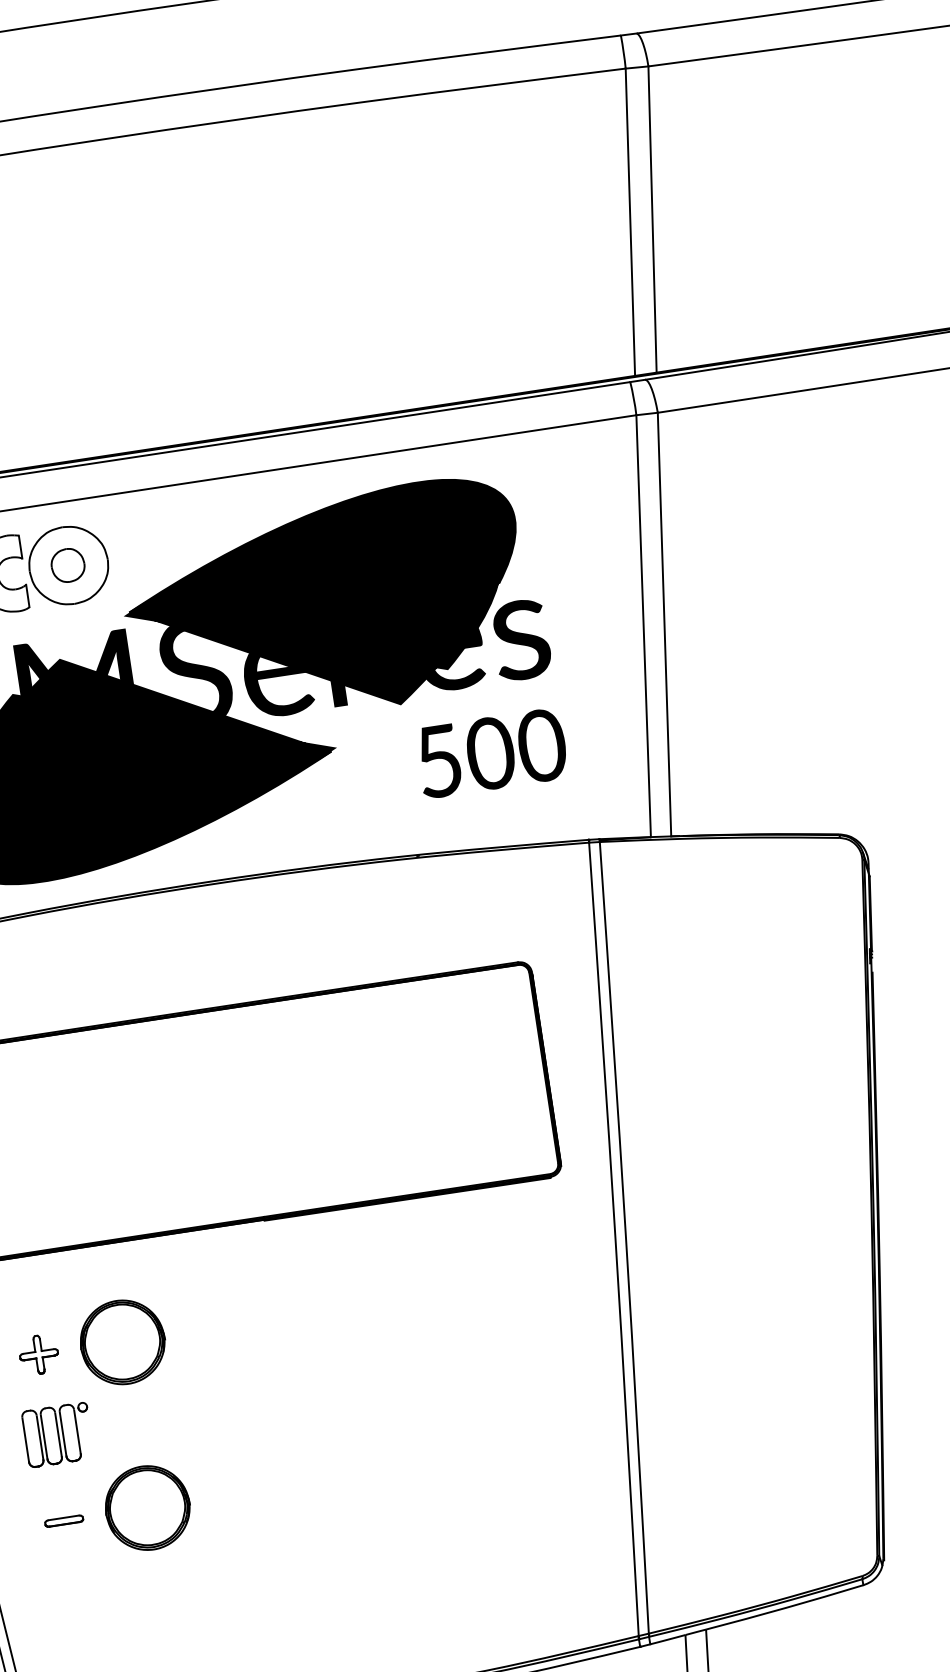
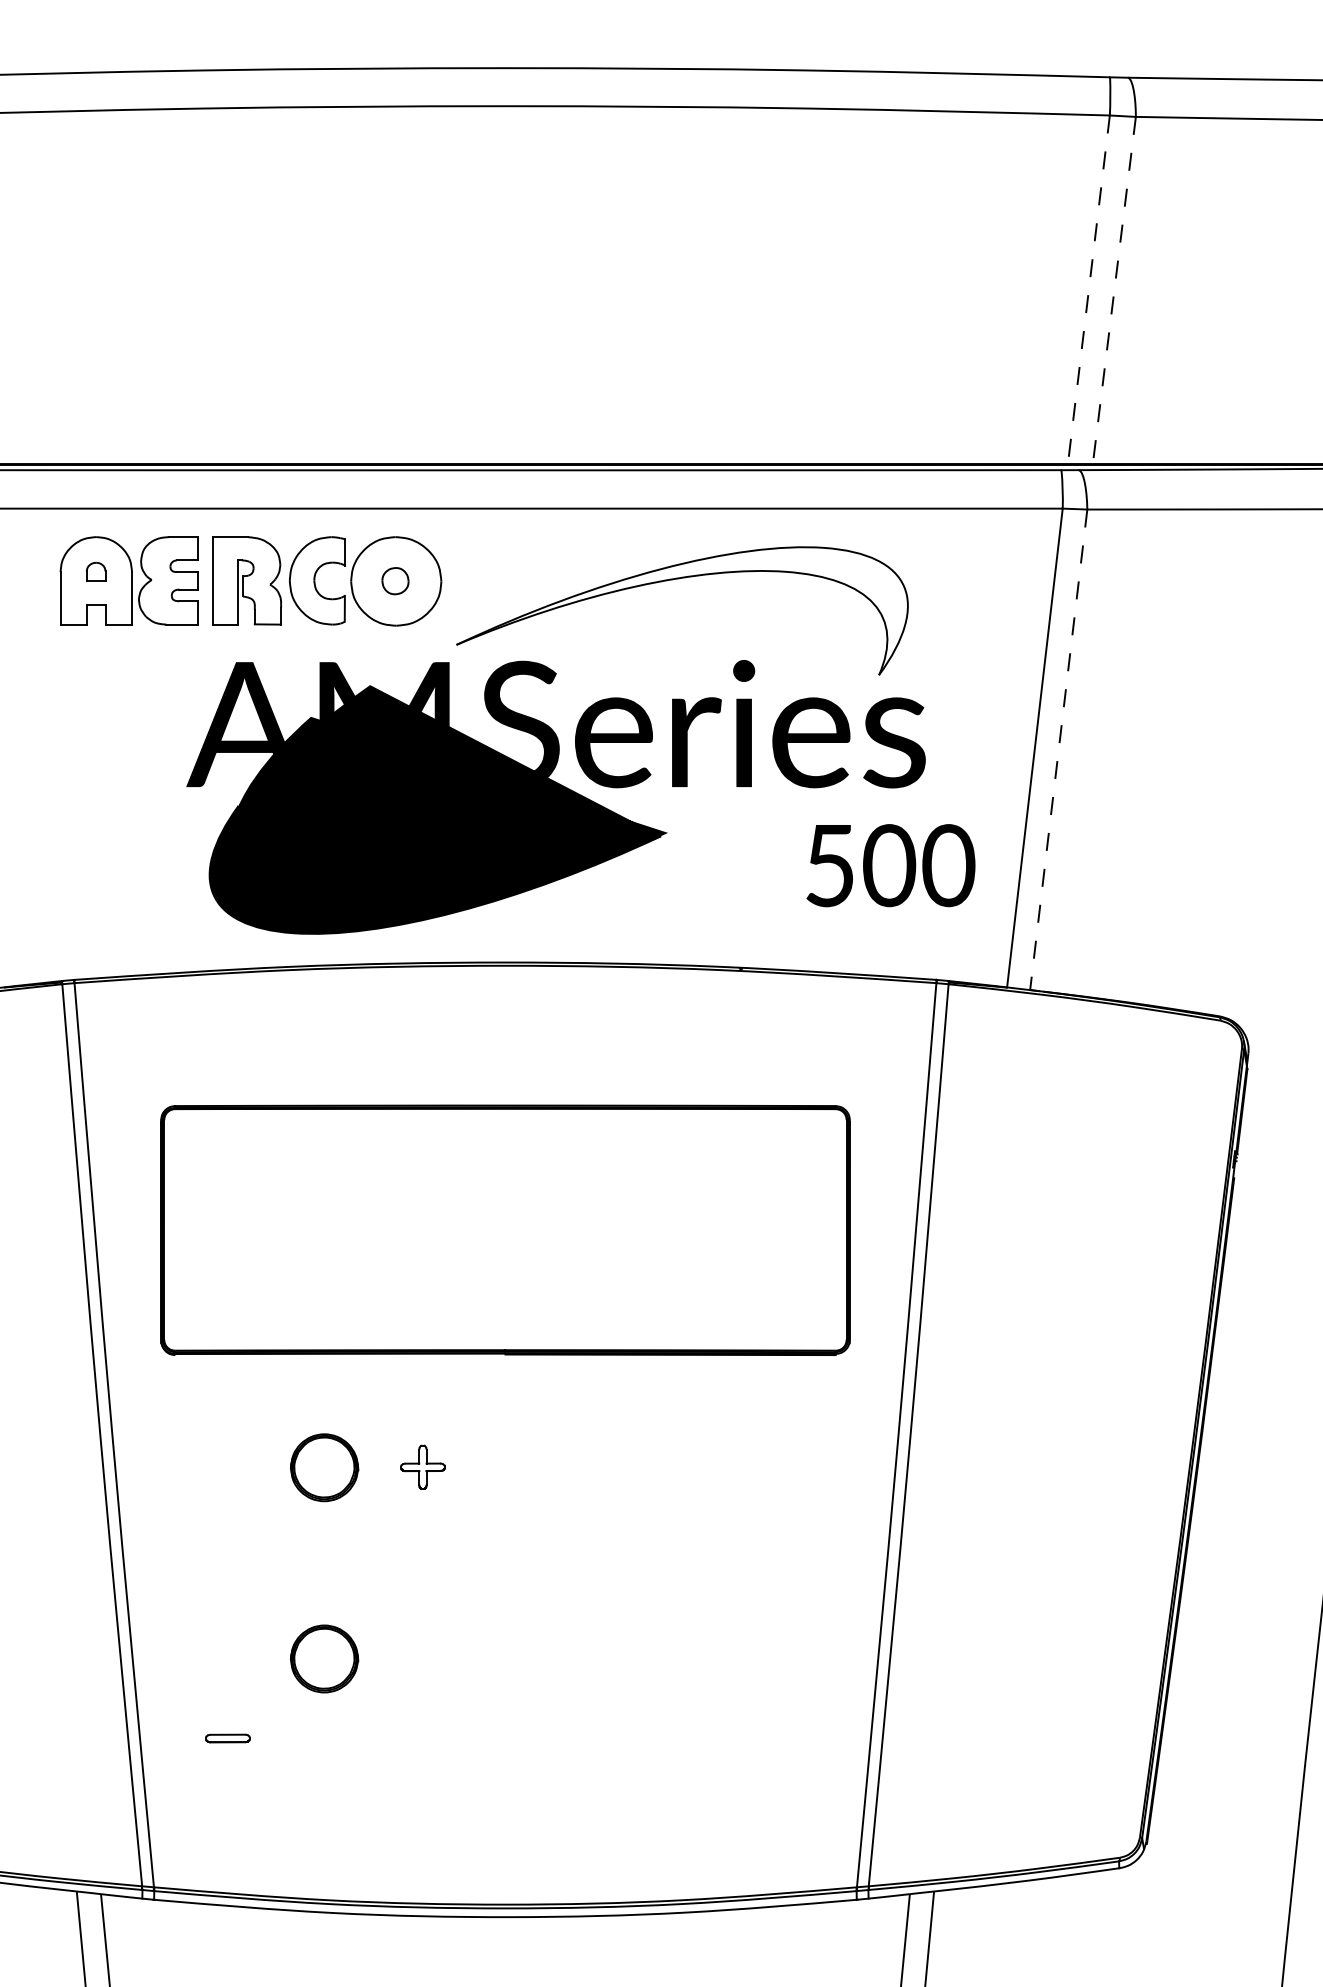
line: (652, 219) -> (1114, 290), solid -> dashed
line: (629, 222) -> (1088, 289), solid -> dashed
part: (68, 564) -> (395, 580), size x0.7
fill: (324, 606) -> (678, 671), removed
line: (664, 624) -> (1058, 749), solid -> dashed
text: (491, 753) -> (890, 865), moved
part: (122, 1342) -> (324, 1467), size x0.7
part: (38, 1354) -> (422, 1466), moved
part: (57, 1434) -> (235, 1560), removed
part: (147, 1507) -> (324, 1658), size x0.7
part: (63, 1521) -> (227, 1738), moved

